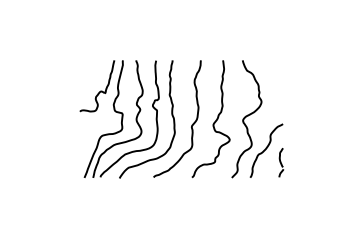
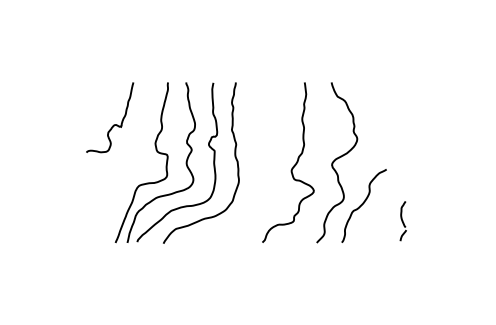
curve: (99, 91) -> (113, 124), moved
curve: (191, 125) -> (261, 171), removed
part: (280, 162) -> (402, 221), moved

